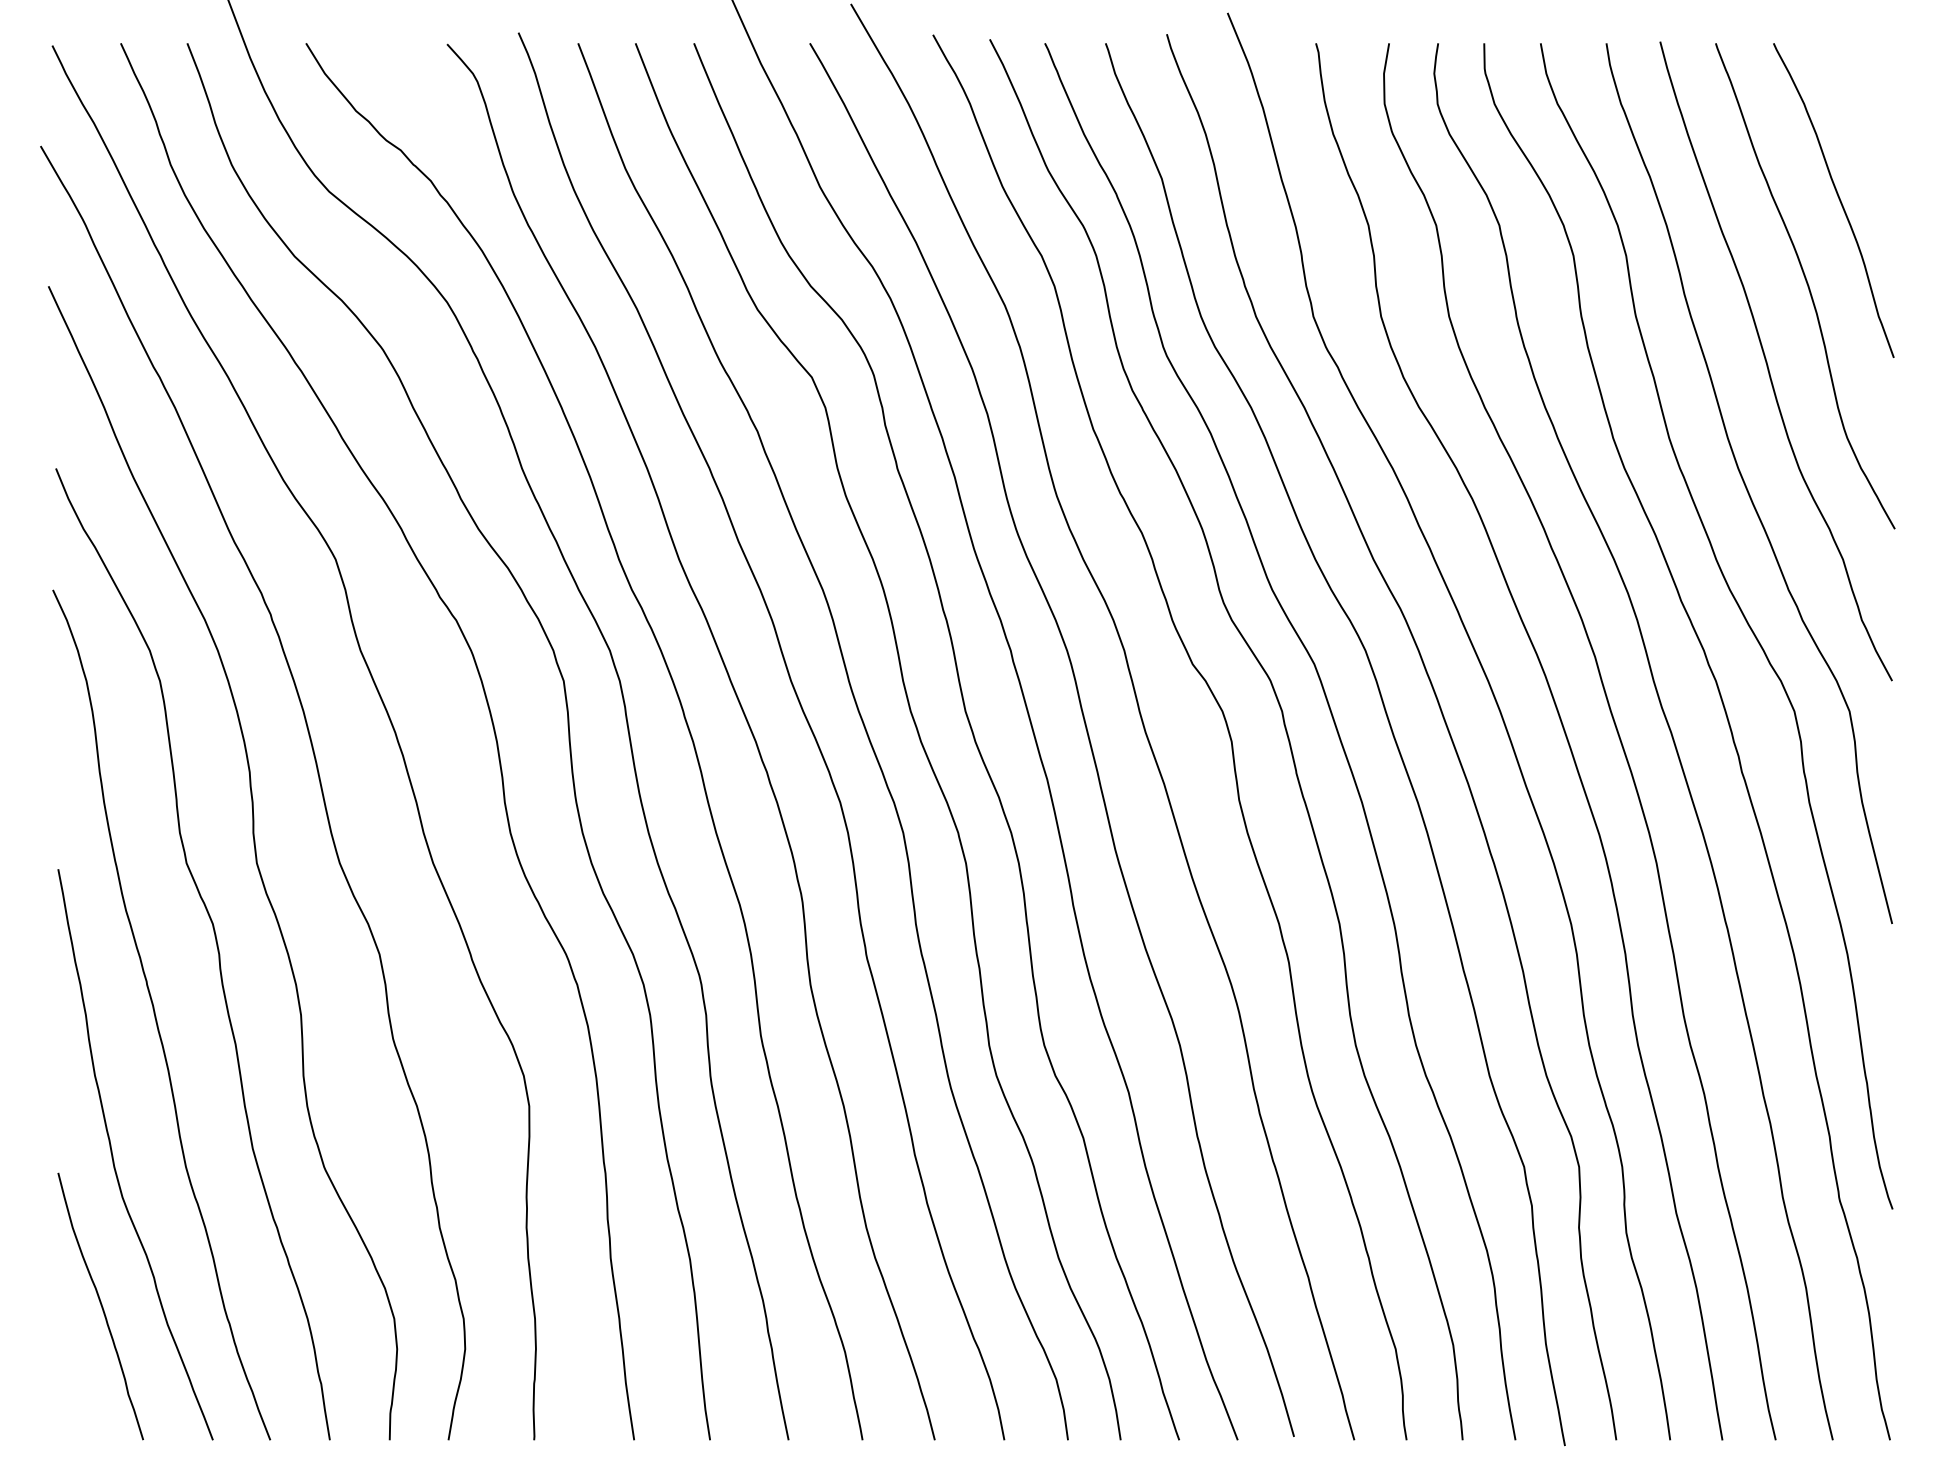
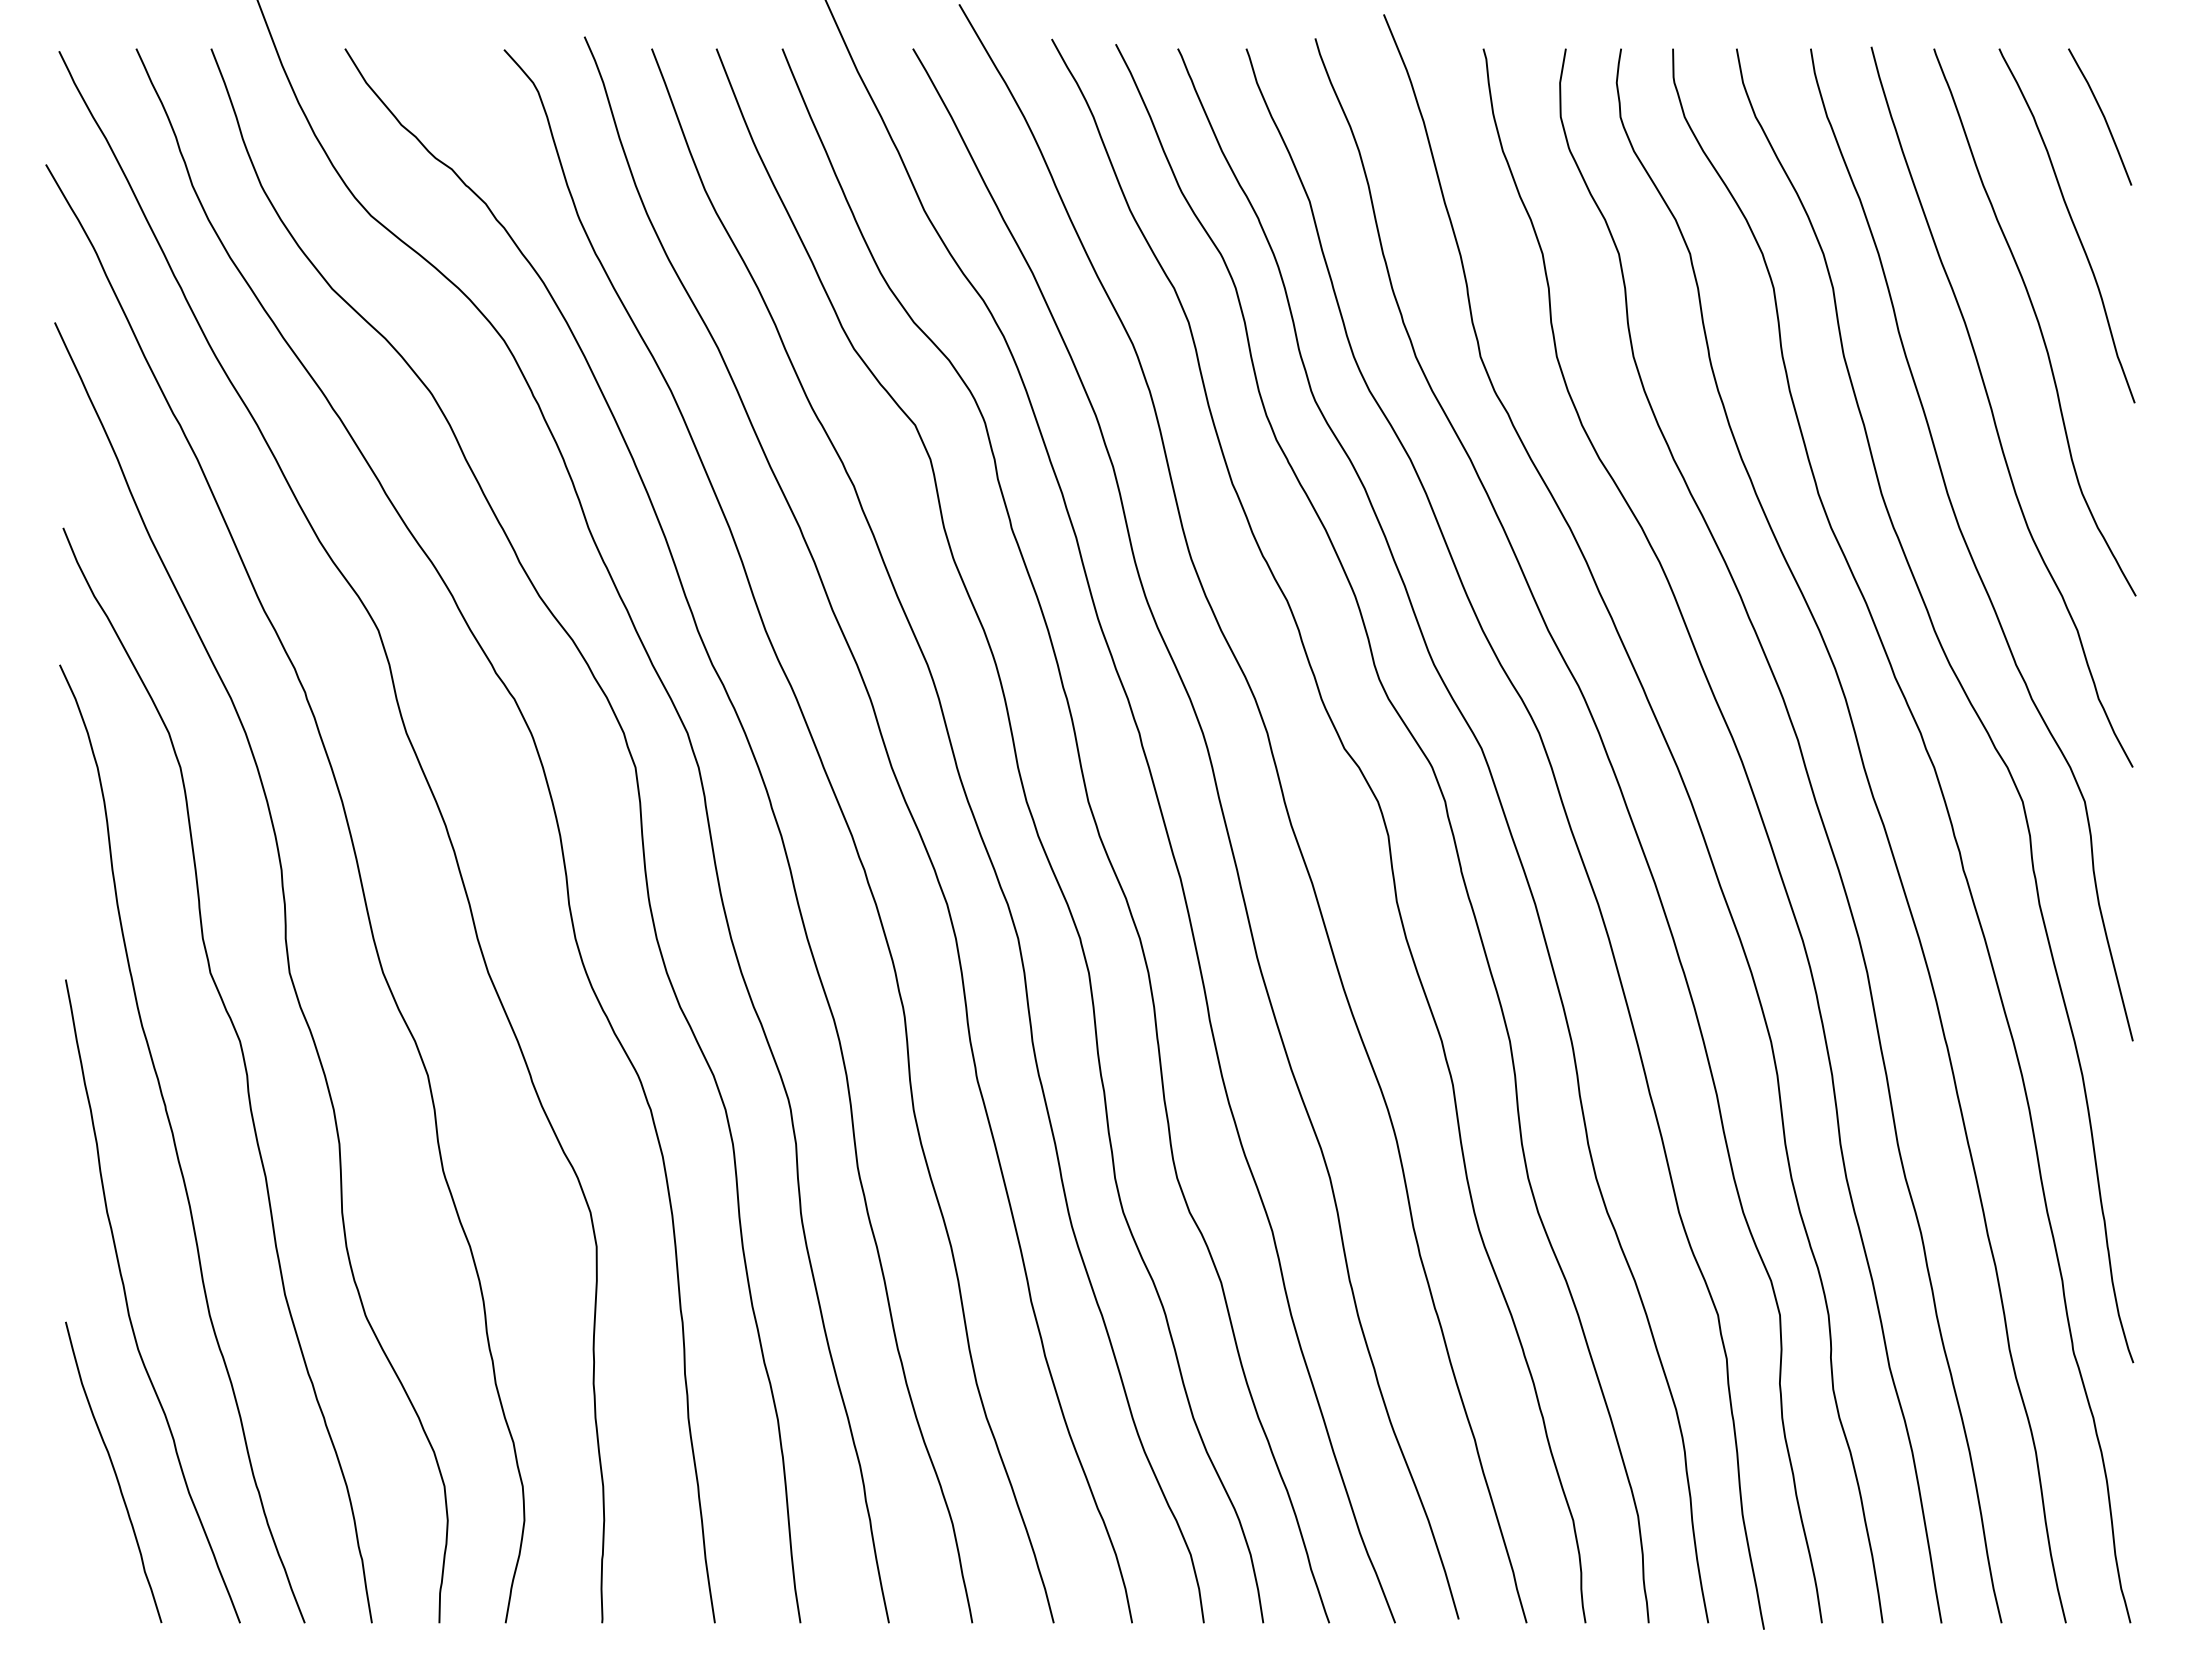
curve: (1865, 102) -> (2102, 115), added

